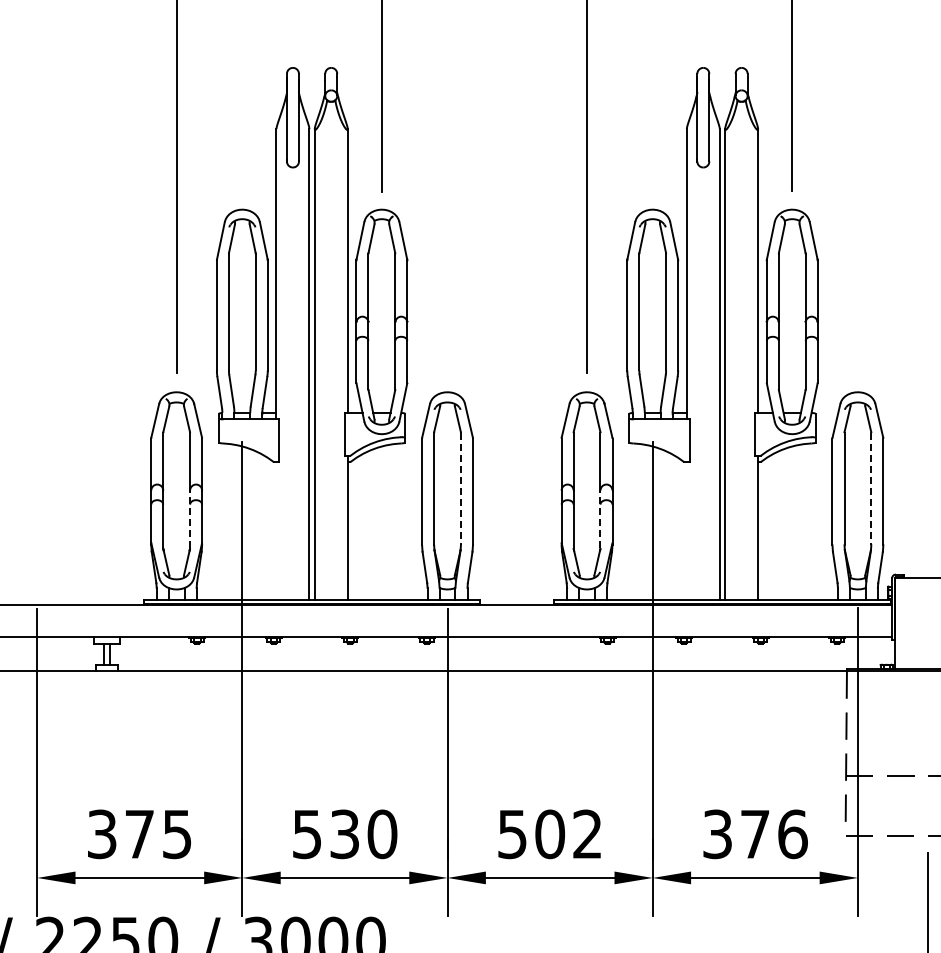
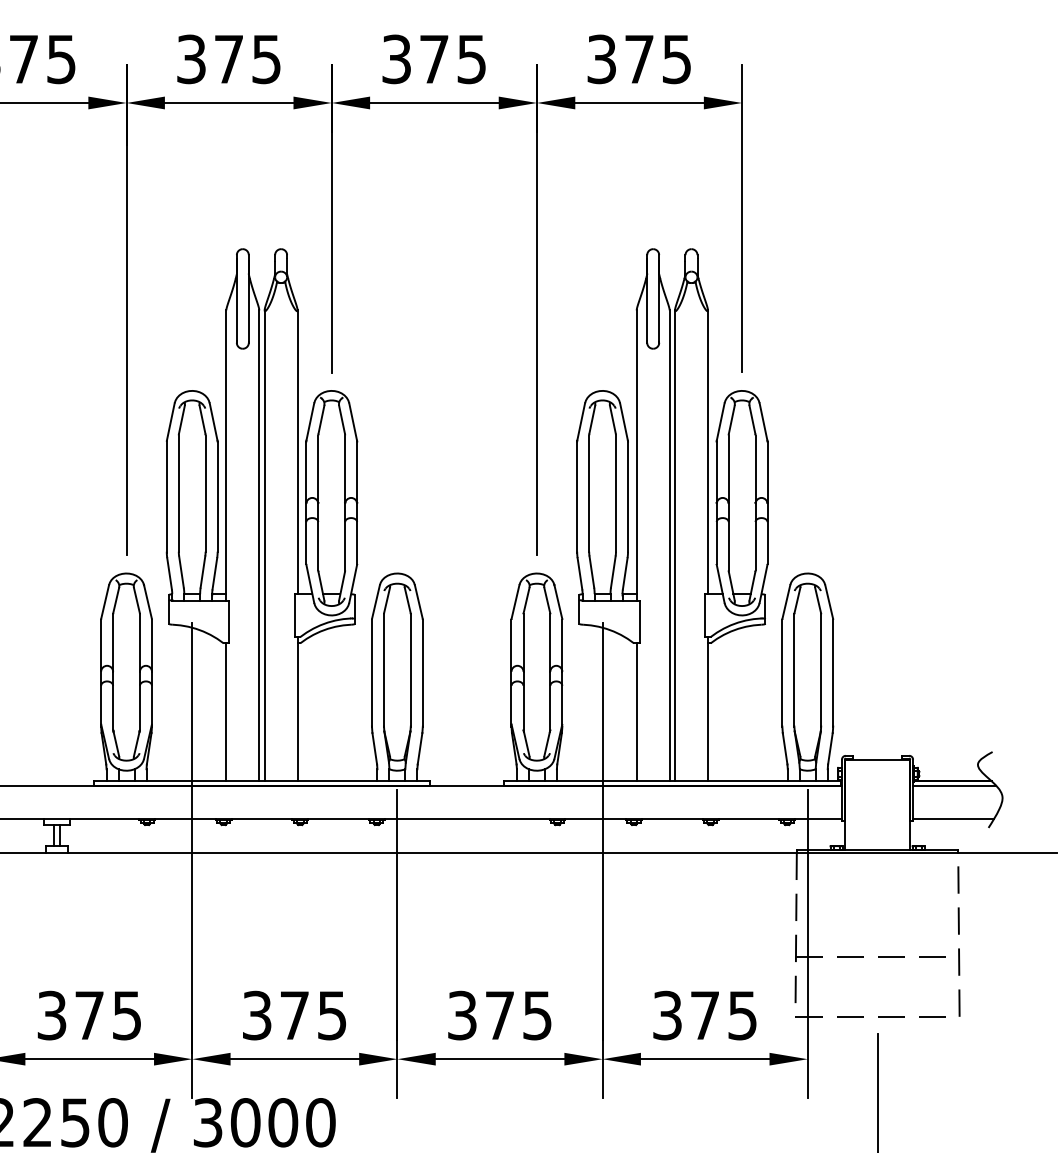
line: (460, 489) -> (410, 670), dashed -> solid
line: (871, 489) -> (821, 670), dashed -> solid
line: (189, 519) -> (139, 700), dashed -> solid
line: (600, 519) -> (550, 700), dashed -> solid
line: (276, 531) -> (226, 712), added
line: (686, 531) -> (636, 712), added
text: (345, 834) -> (295, 1015), 530 -> 375
text: (549, 834) -> (499, 1015), 502 -> 375
text: (792, 834) -> (742, 1015), 376 -> 375

